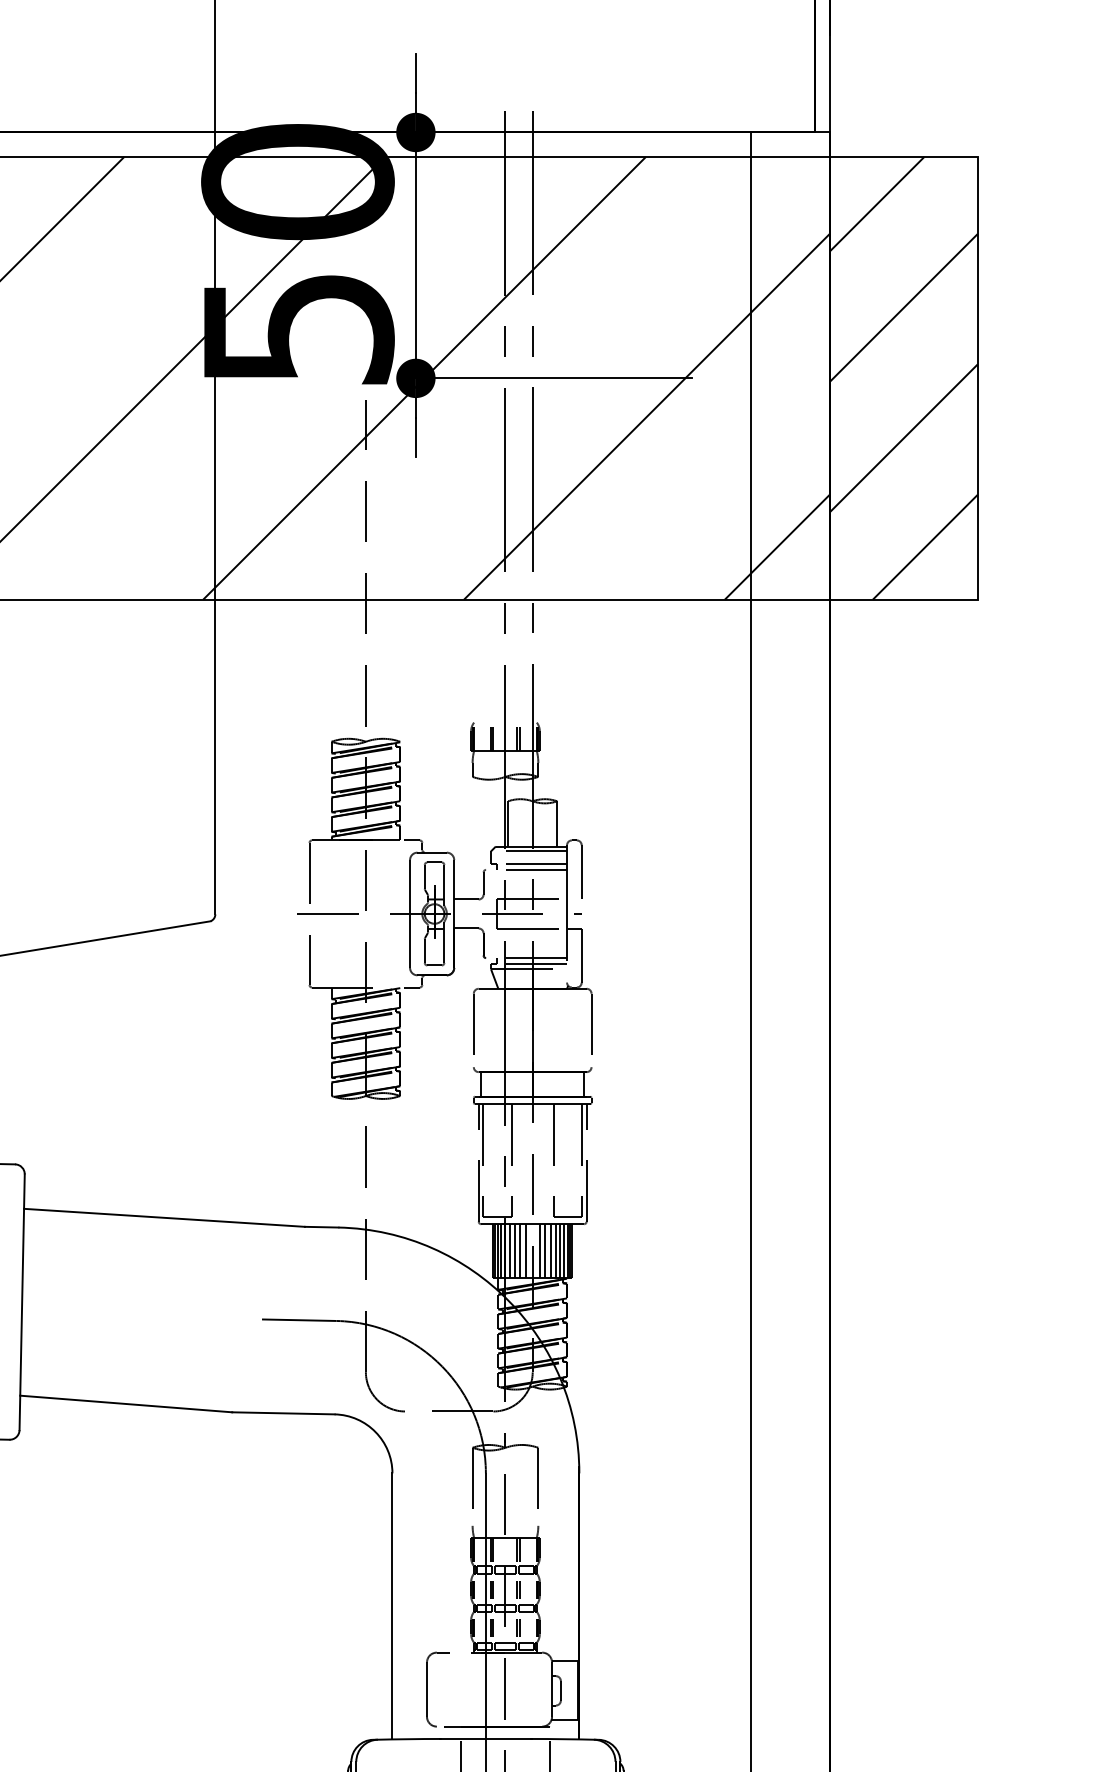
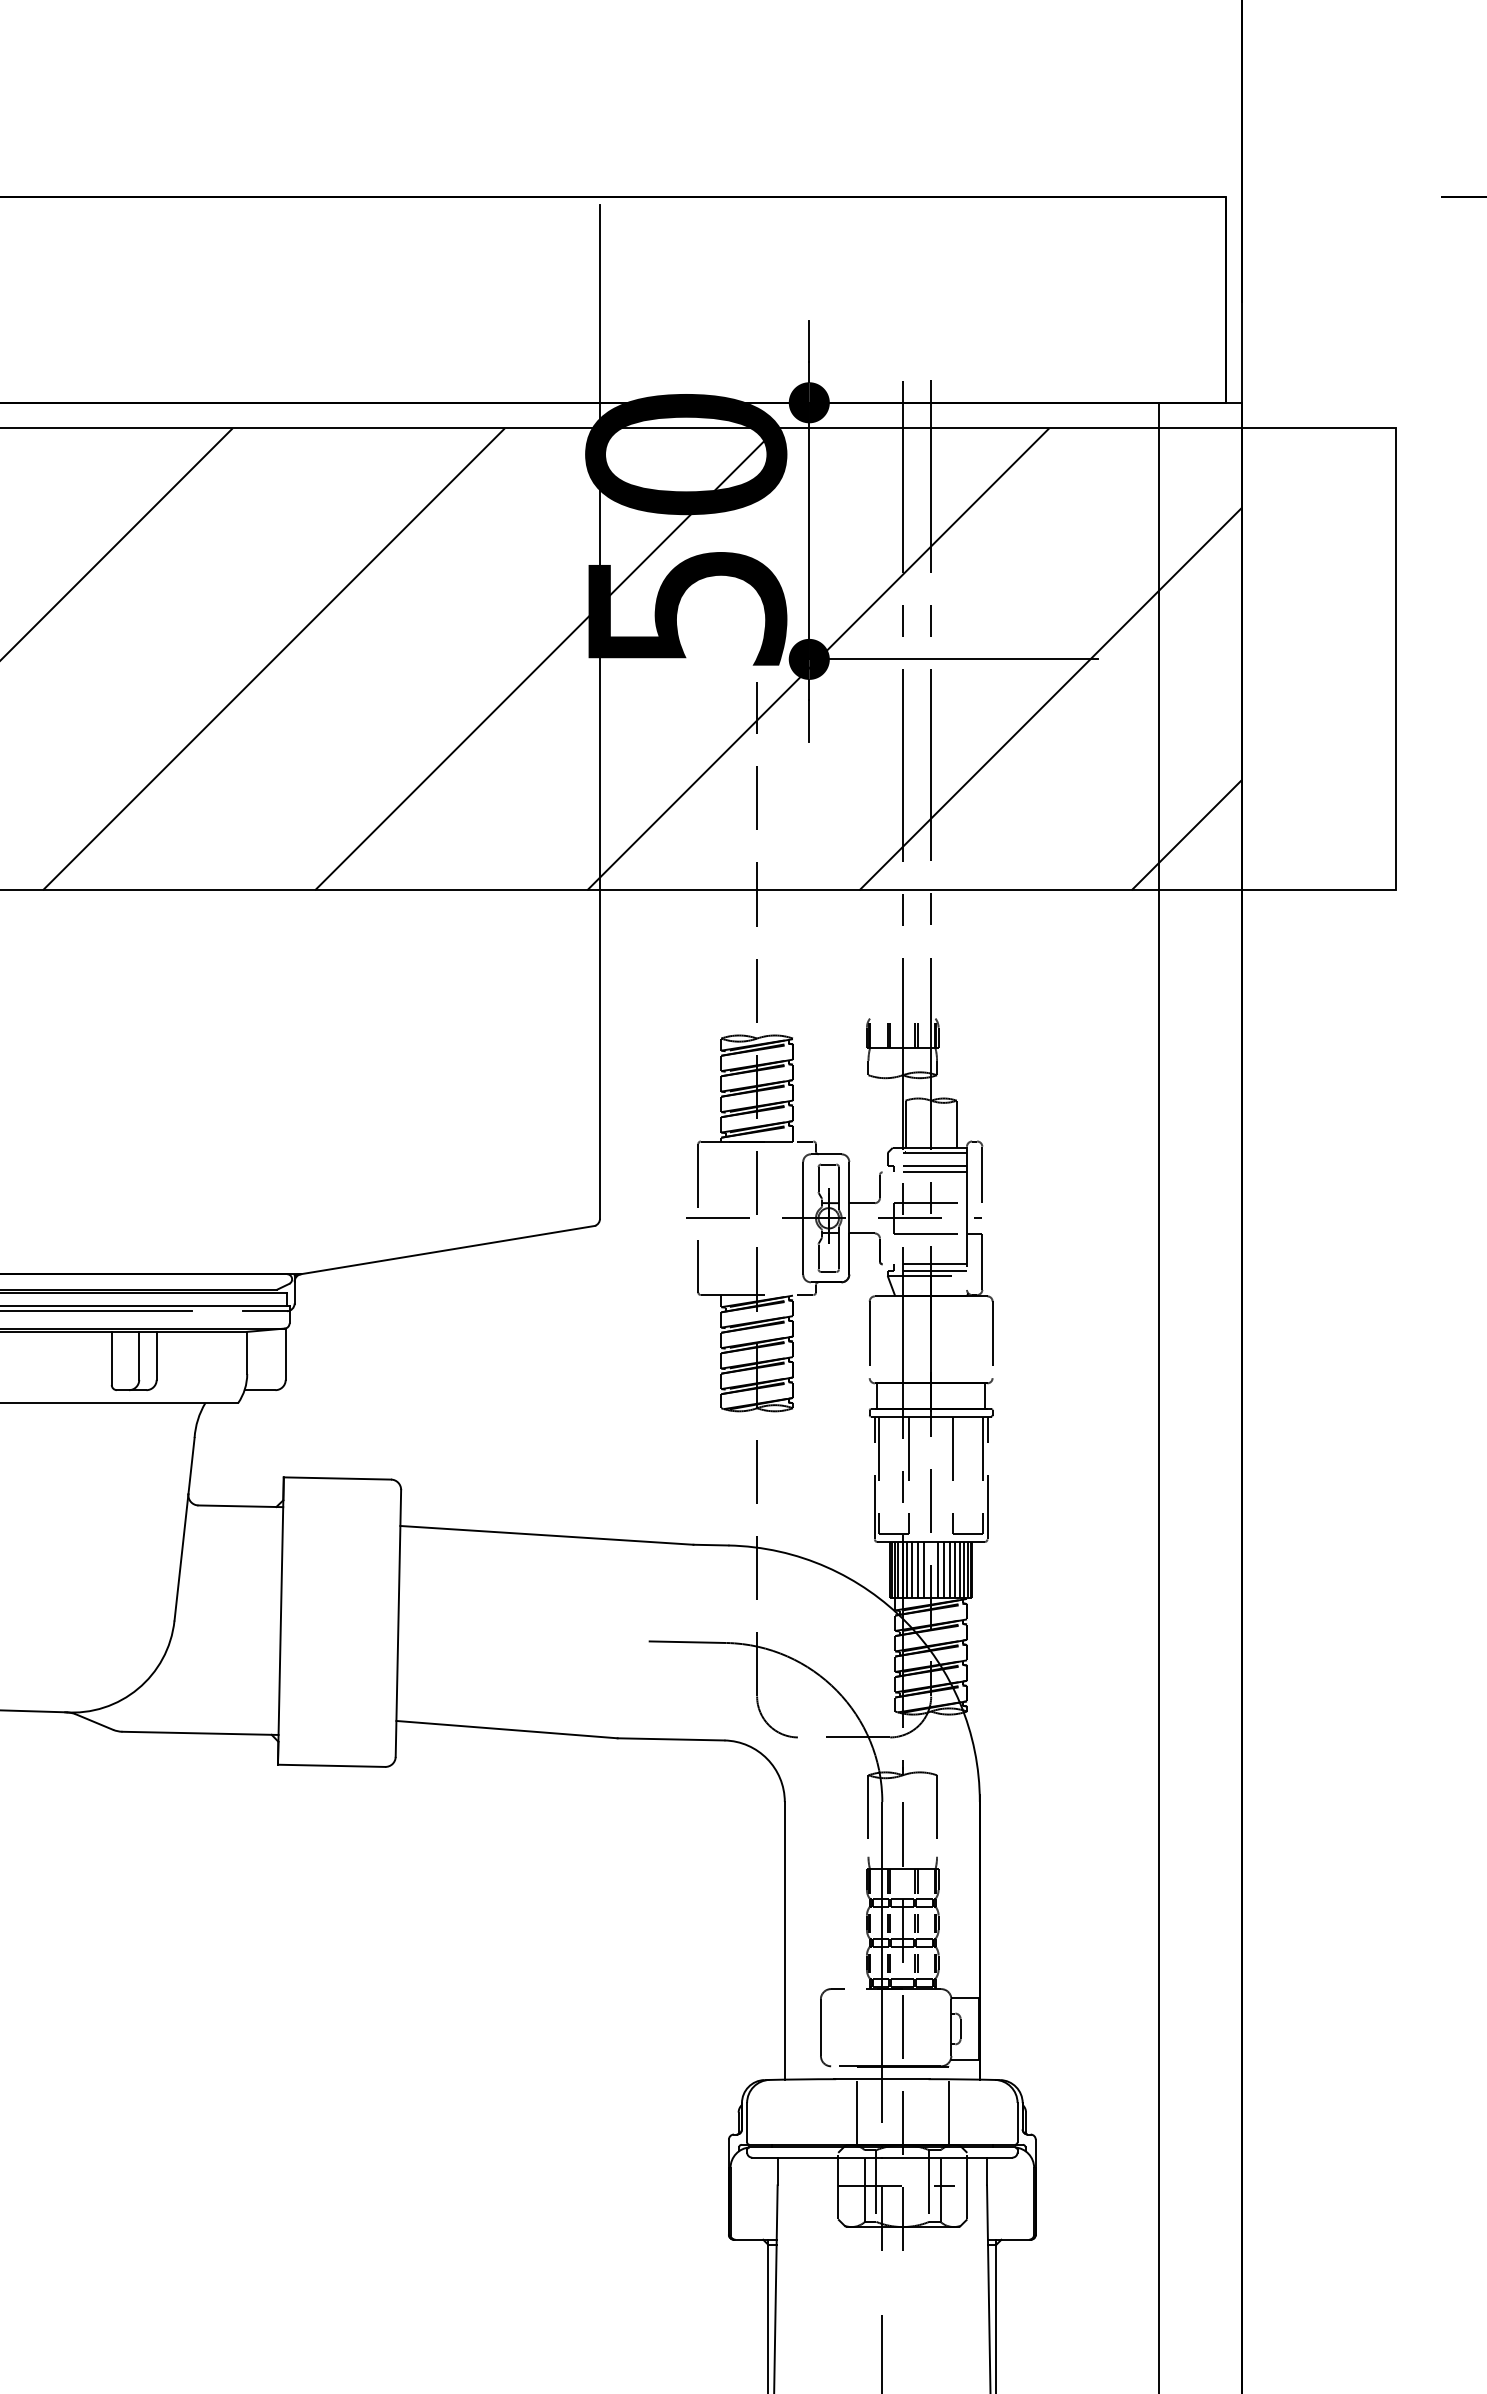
hatch: (903, 378) -> (1318, 659), removed

